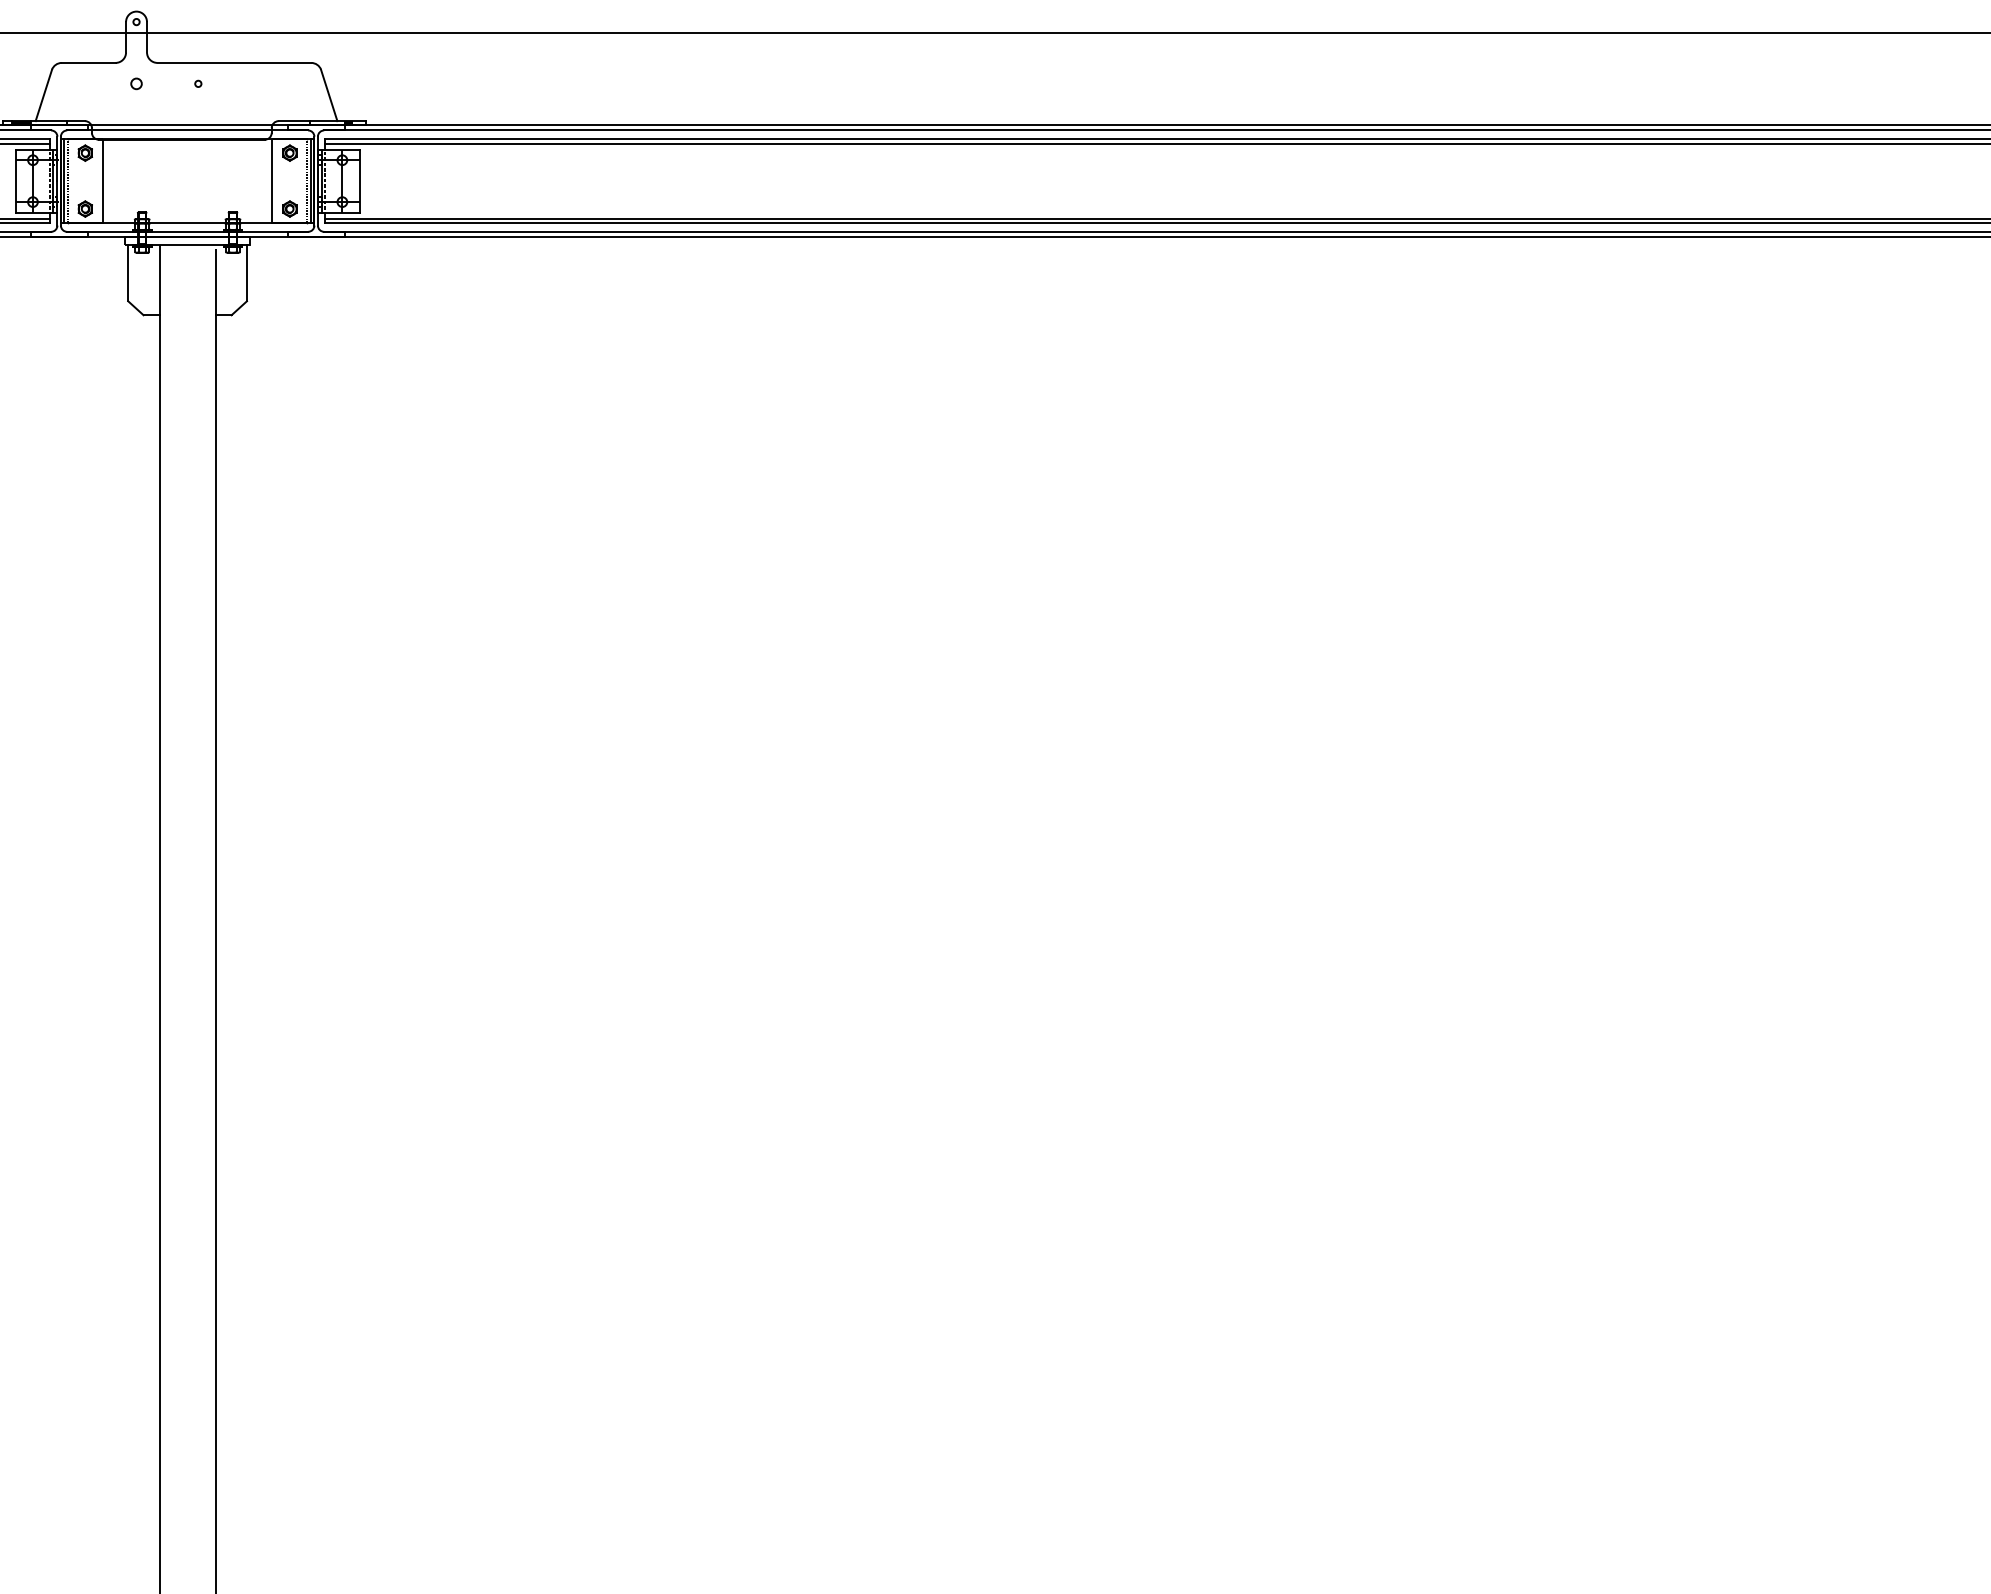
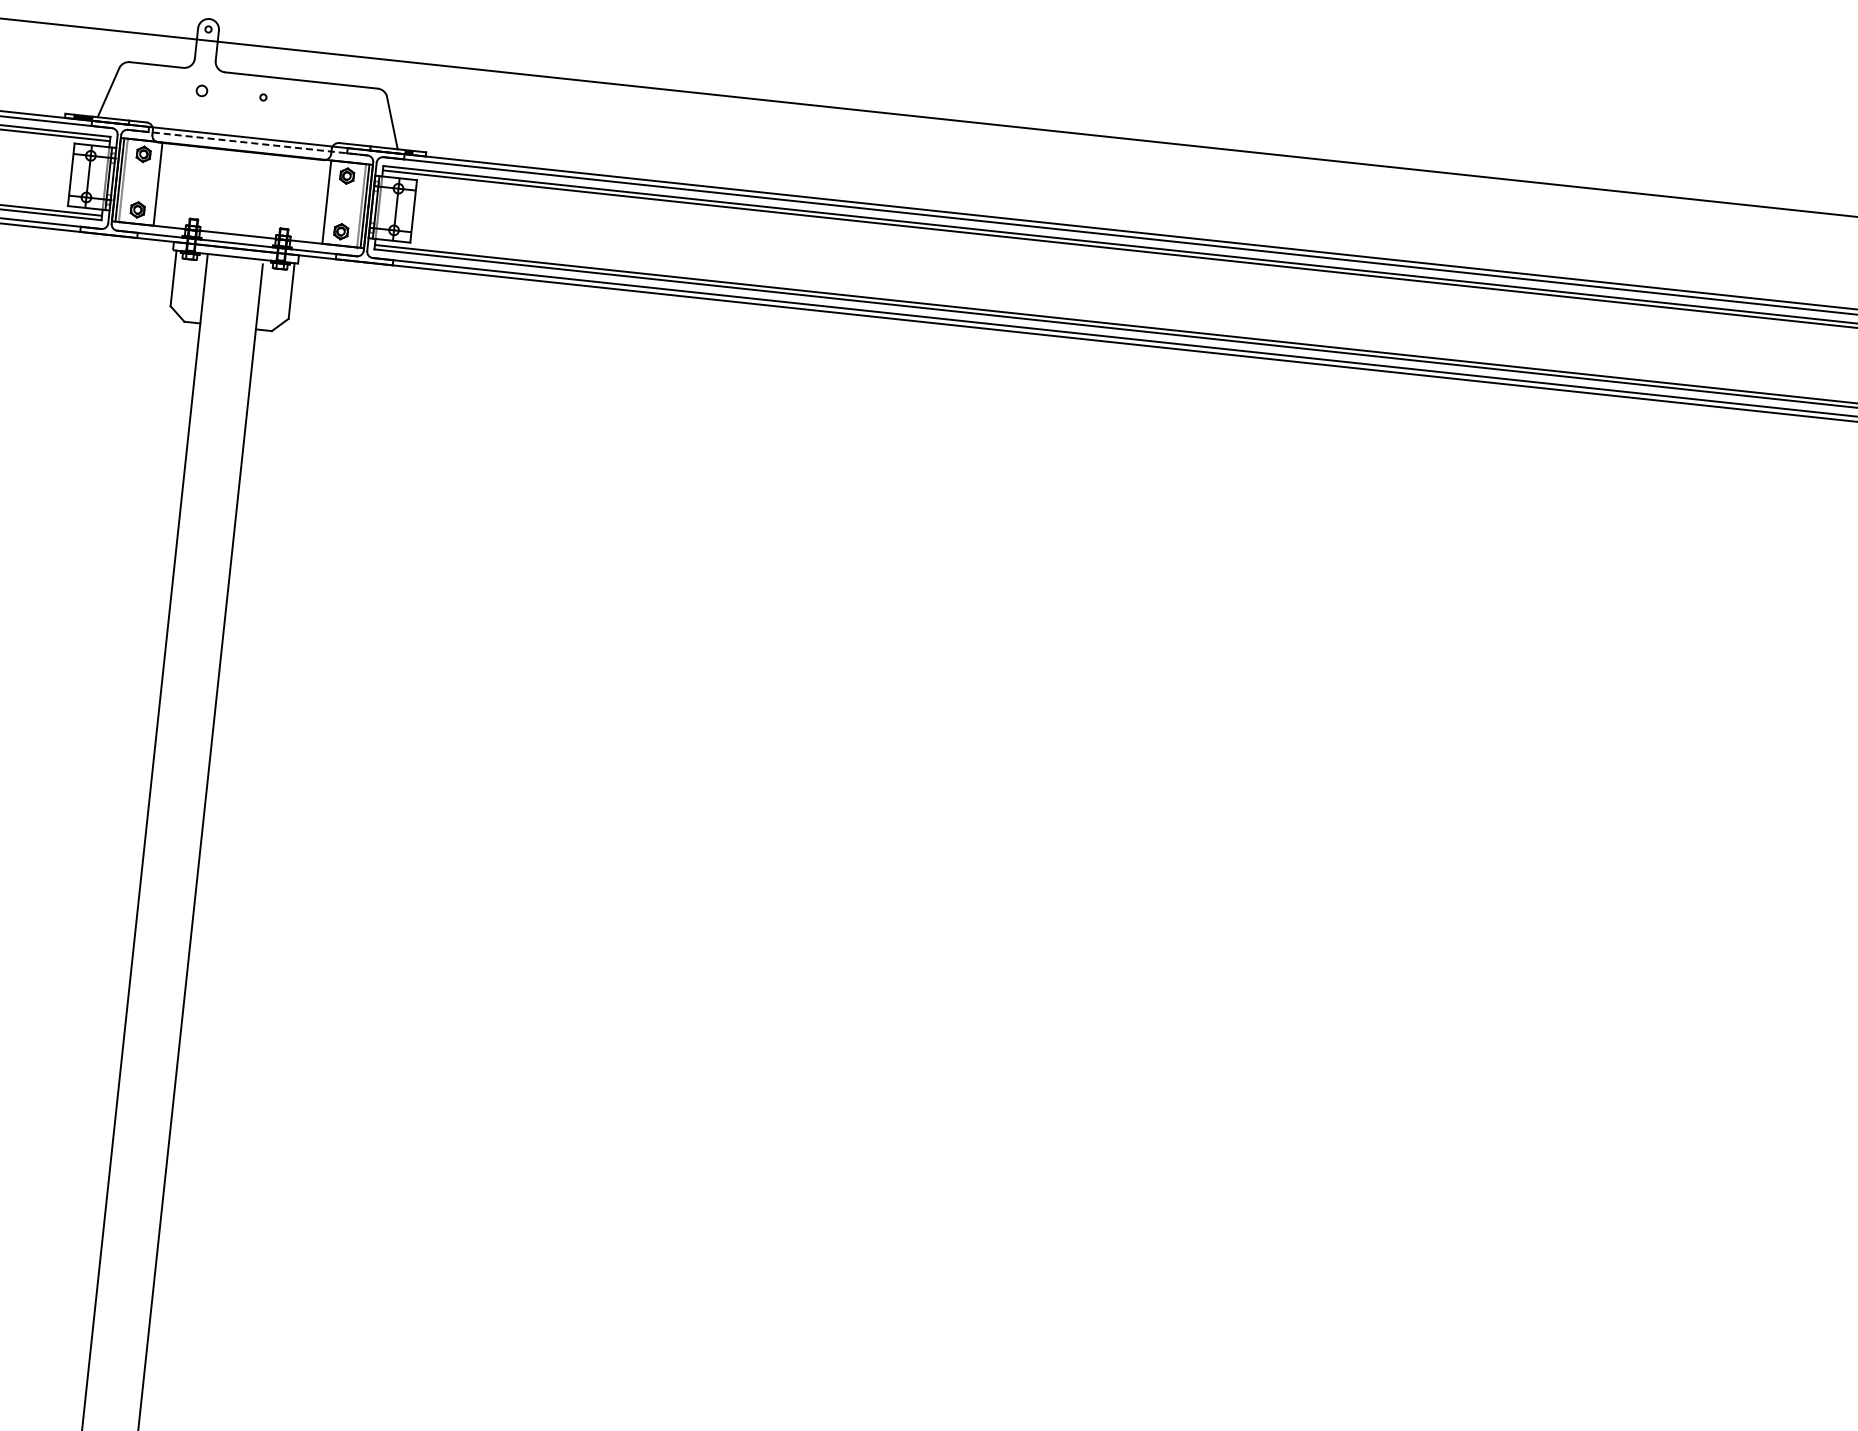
line: (187, 130) -> (247, 142), solid -> dashed

